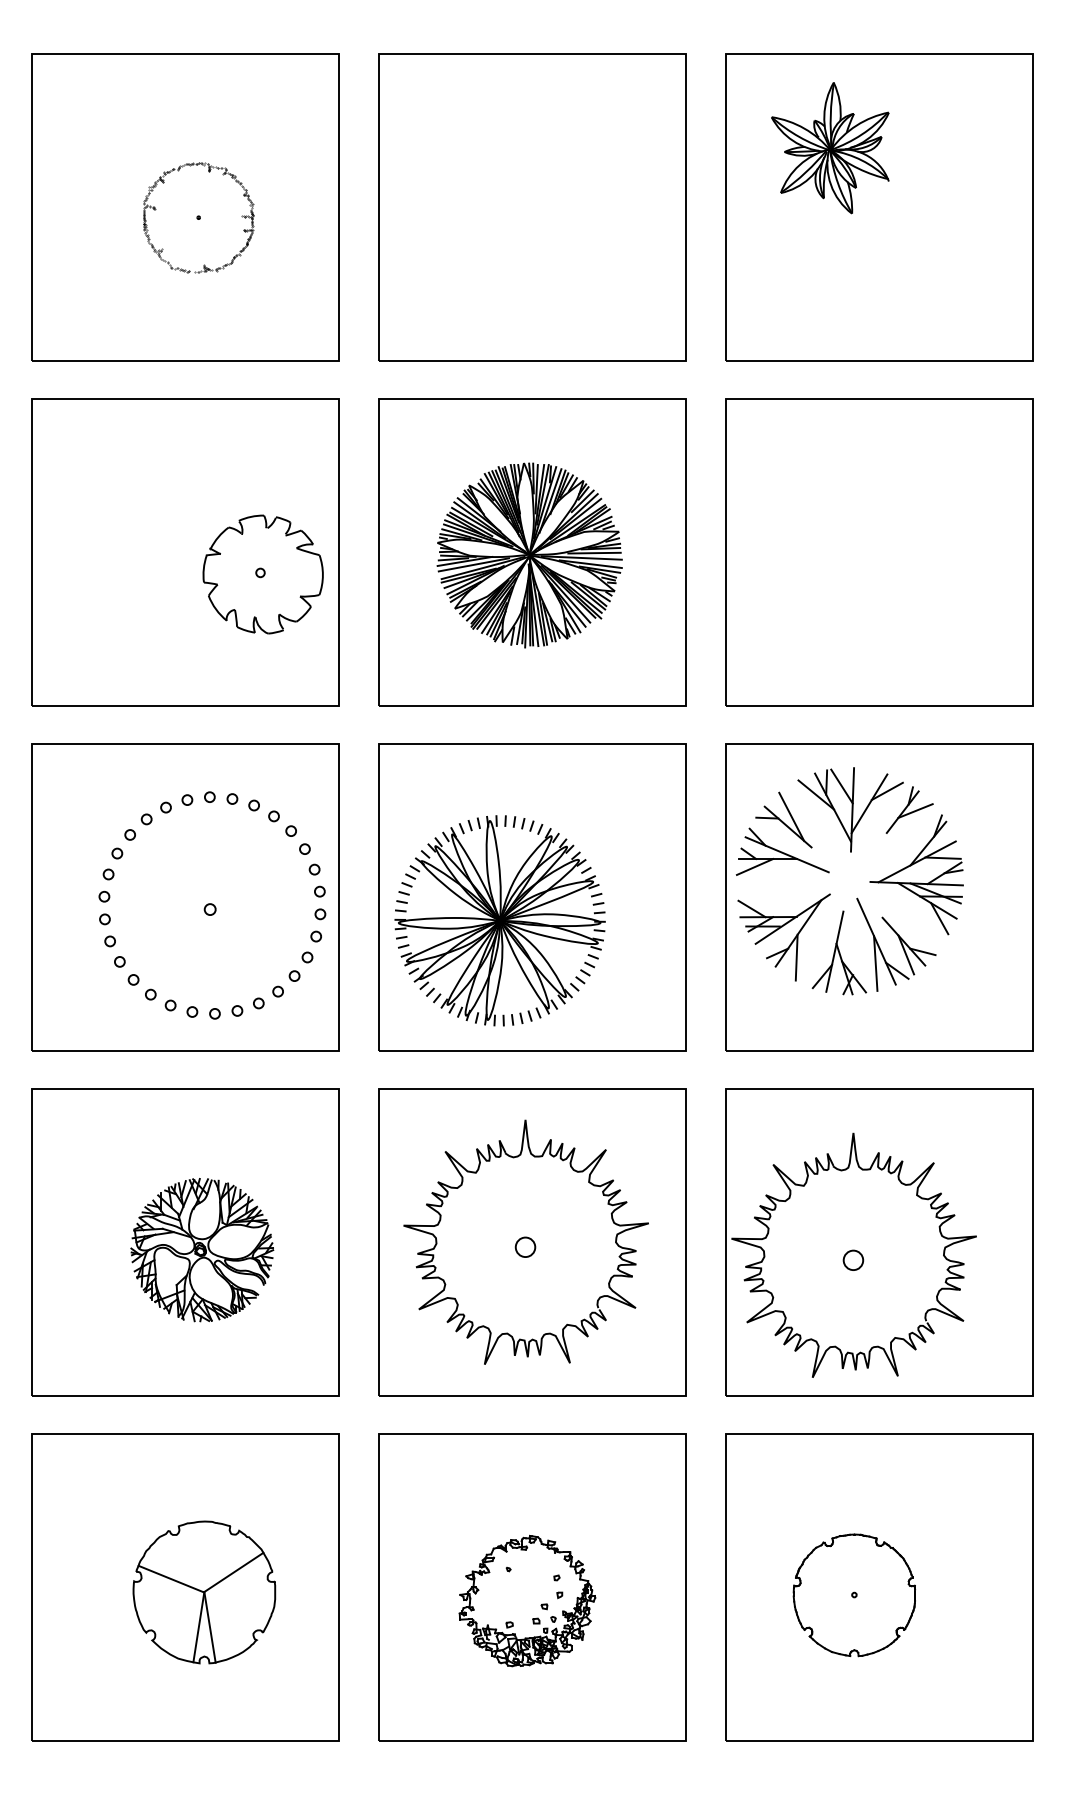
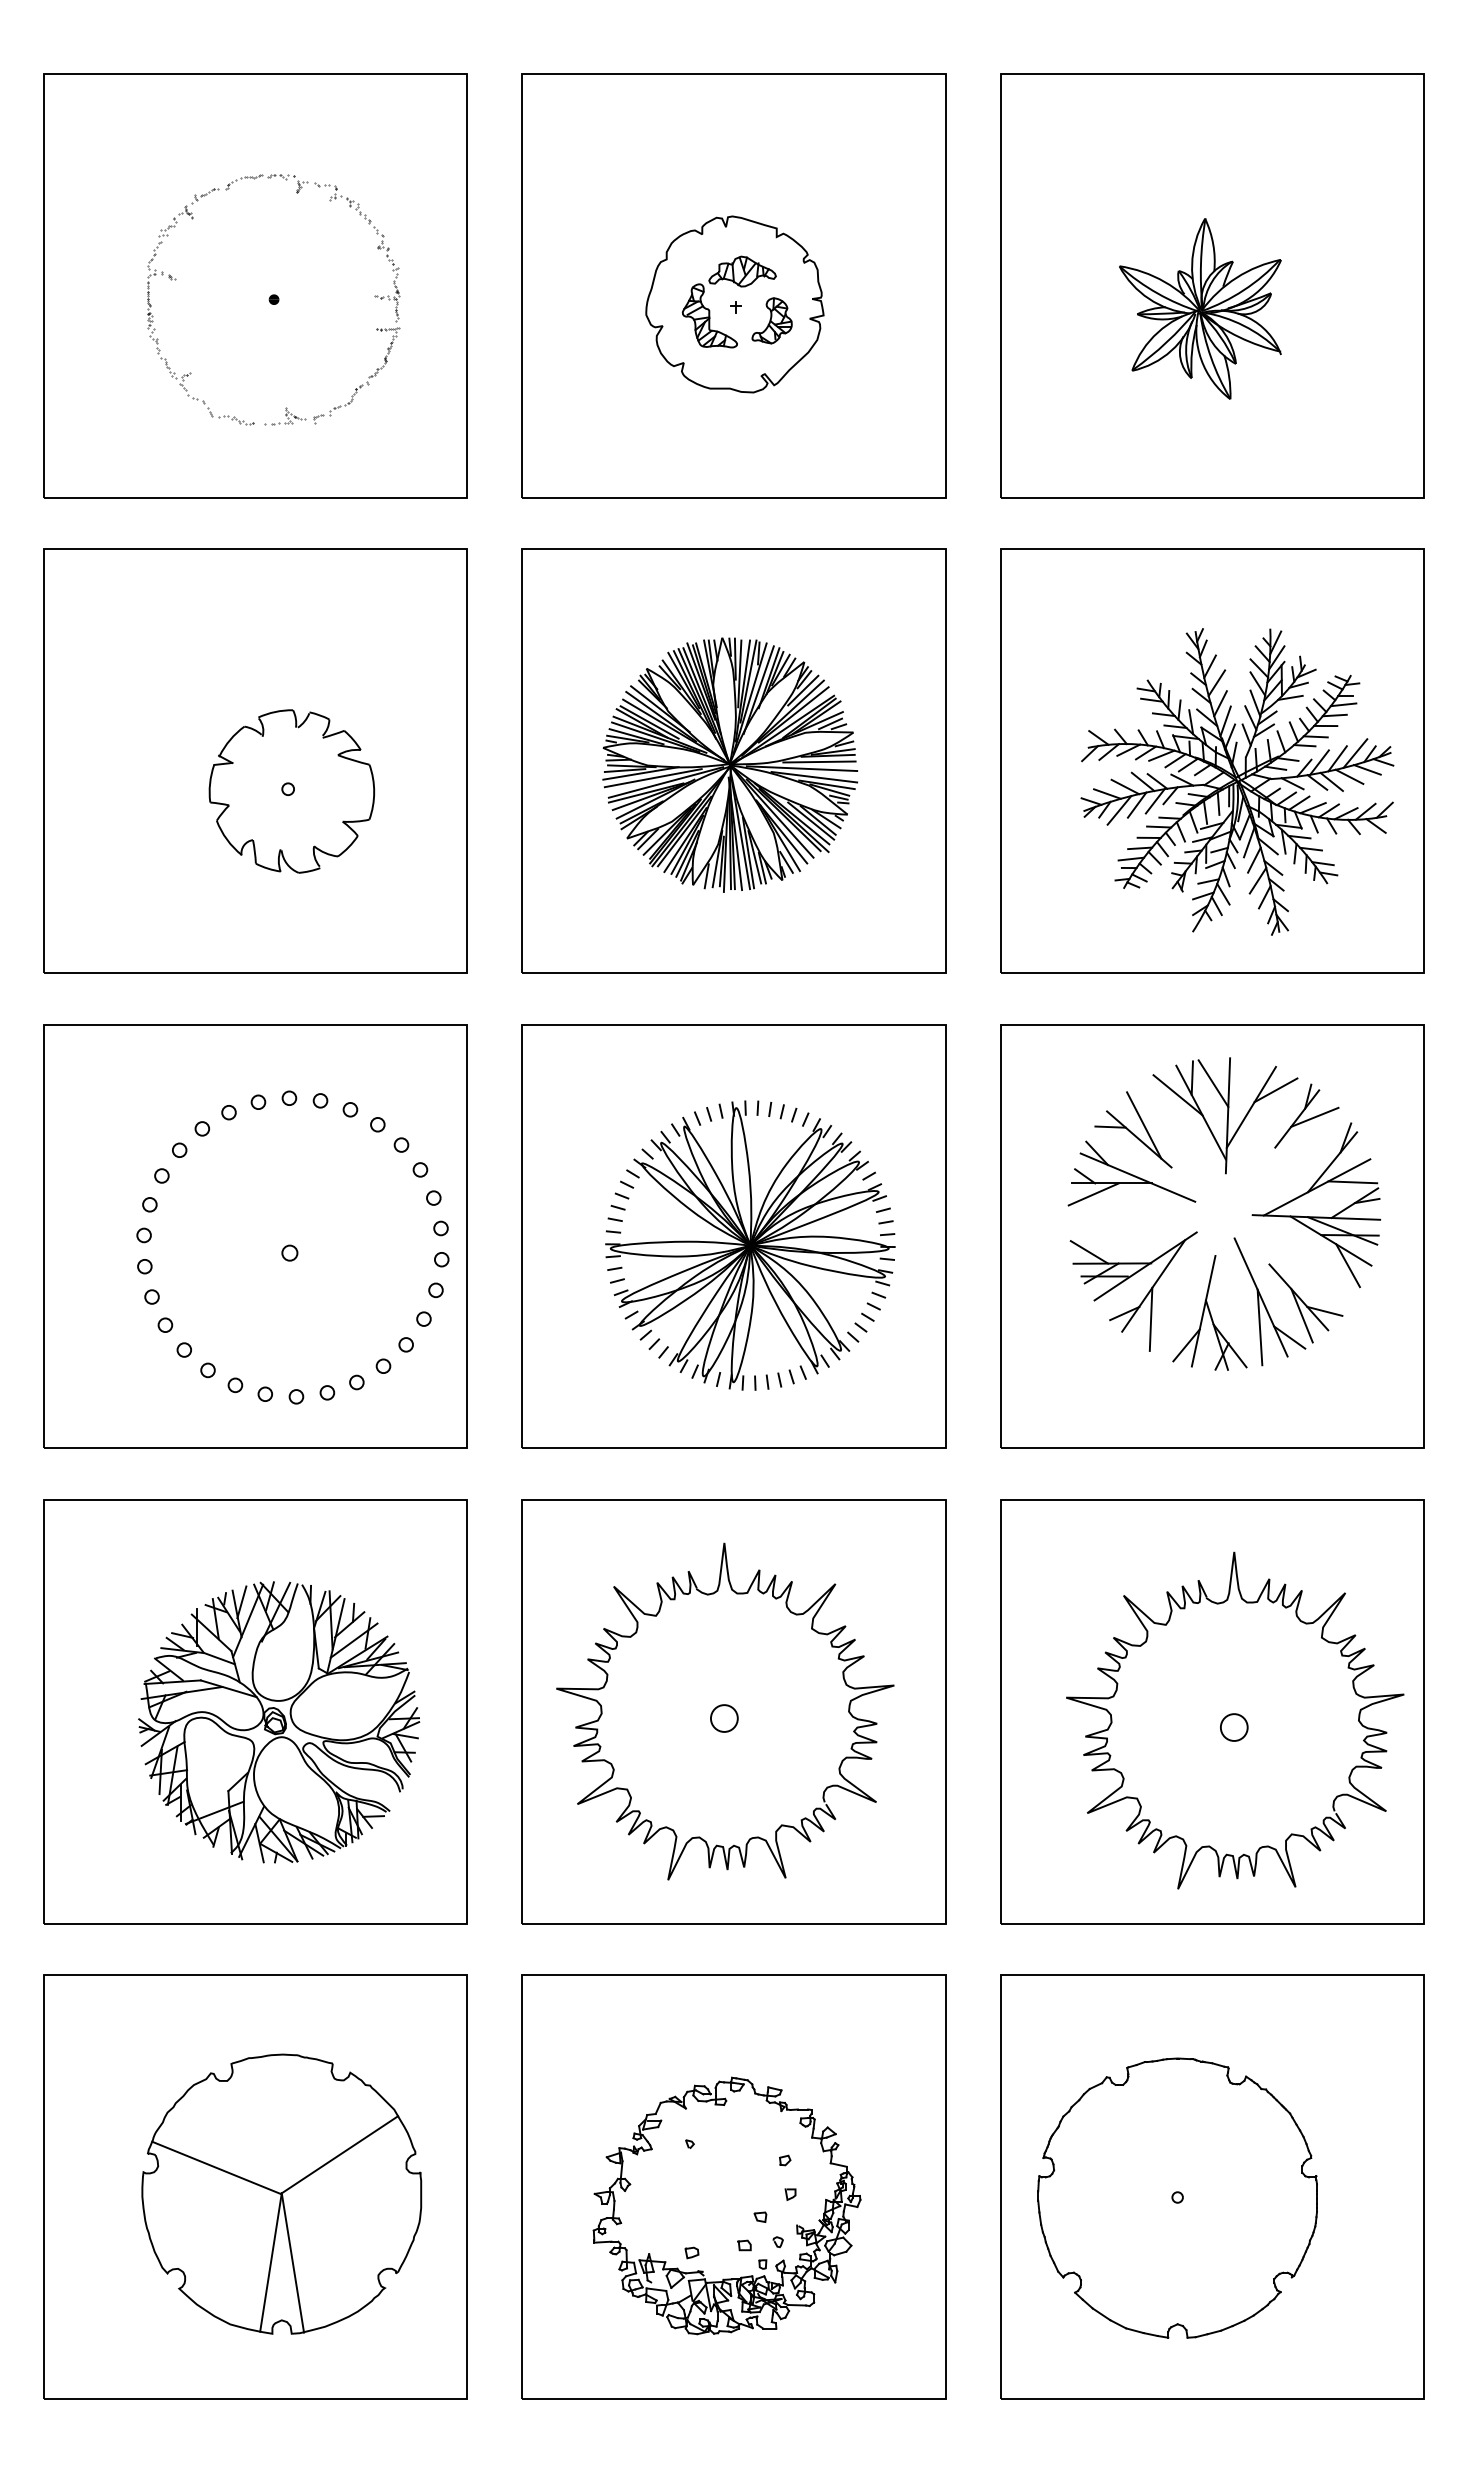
part: (830, 147) -> (1200, 308), moved
part: (198, 217) -> (273, 299), size x1.67
part: (532, 221) -> (734, 304), added
part: (897, 567) -> (1237, 781), added
part: (262, 574) -> (291, 791), moved
part: (857, 898) -> (1234, 1237), moved
part: (500, 920) -> (750, 1245), moved
part: (202, 1250) -> (279, 1722), size x1.43
part: (854, 1255) -> (1235, 1720), moved
part: (204, 1591) -> (281, 2193), size x1.43
part: (854, 1594) -> (1177, 2197), size x1.67
part: (527, 1600) -> (726, 2205), size x1.43

